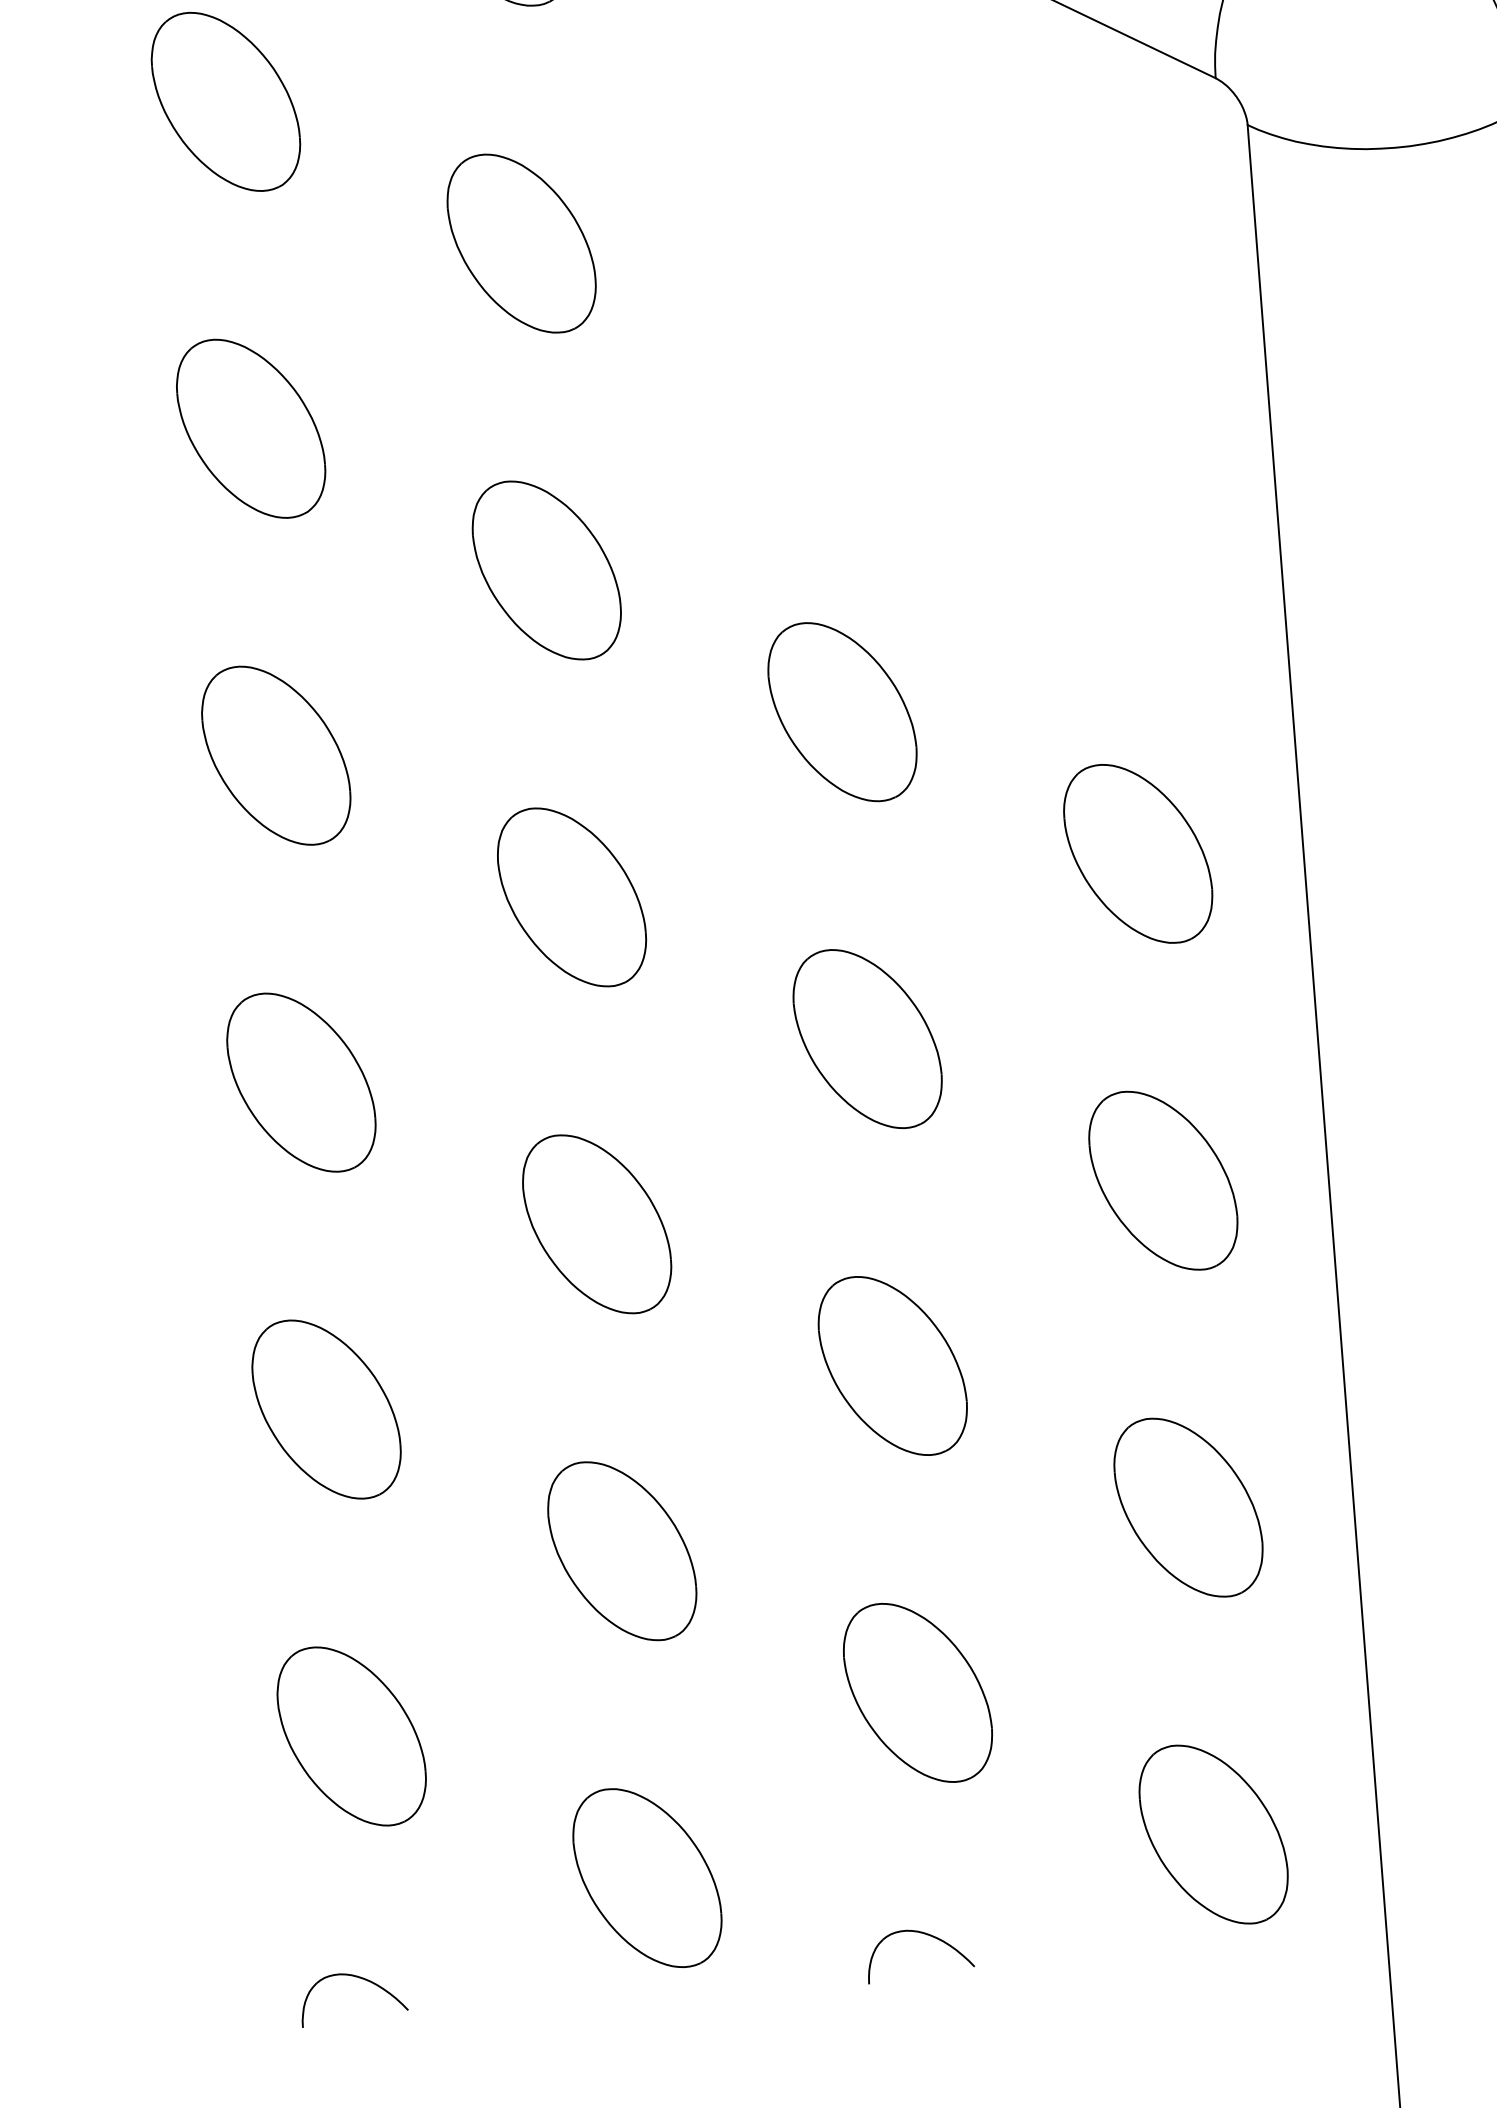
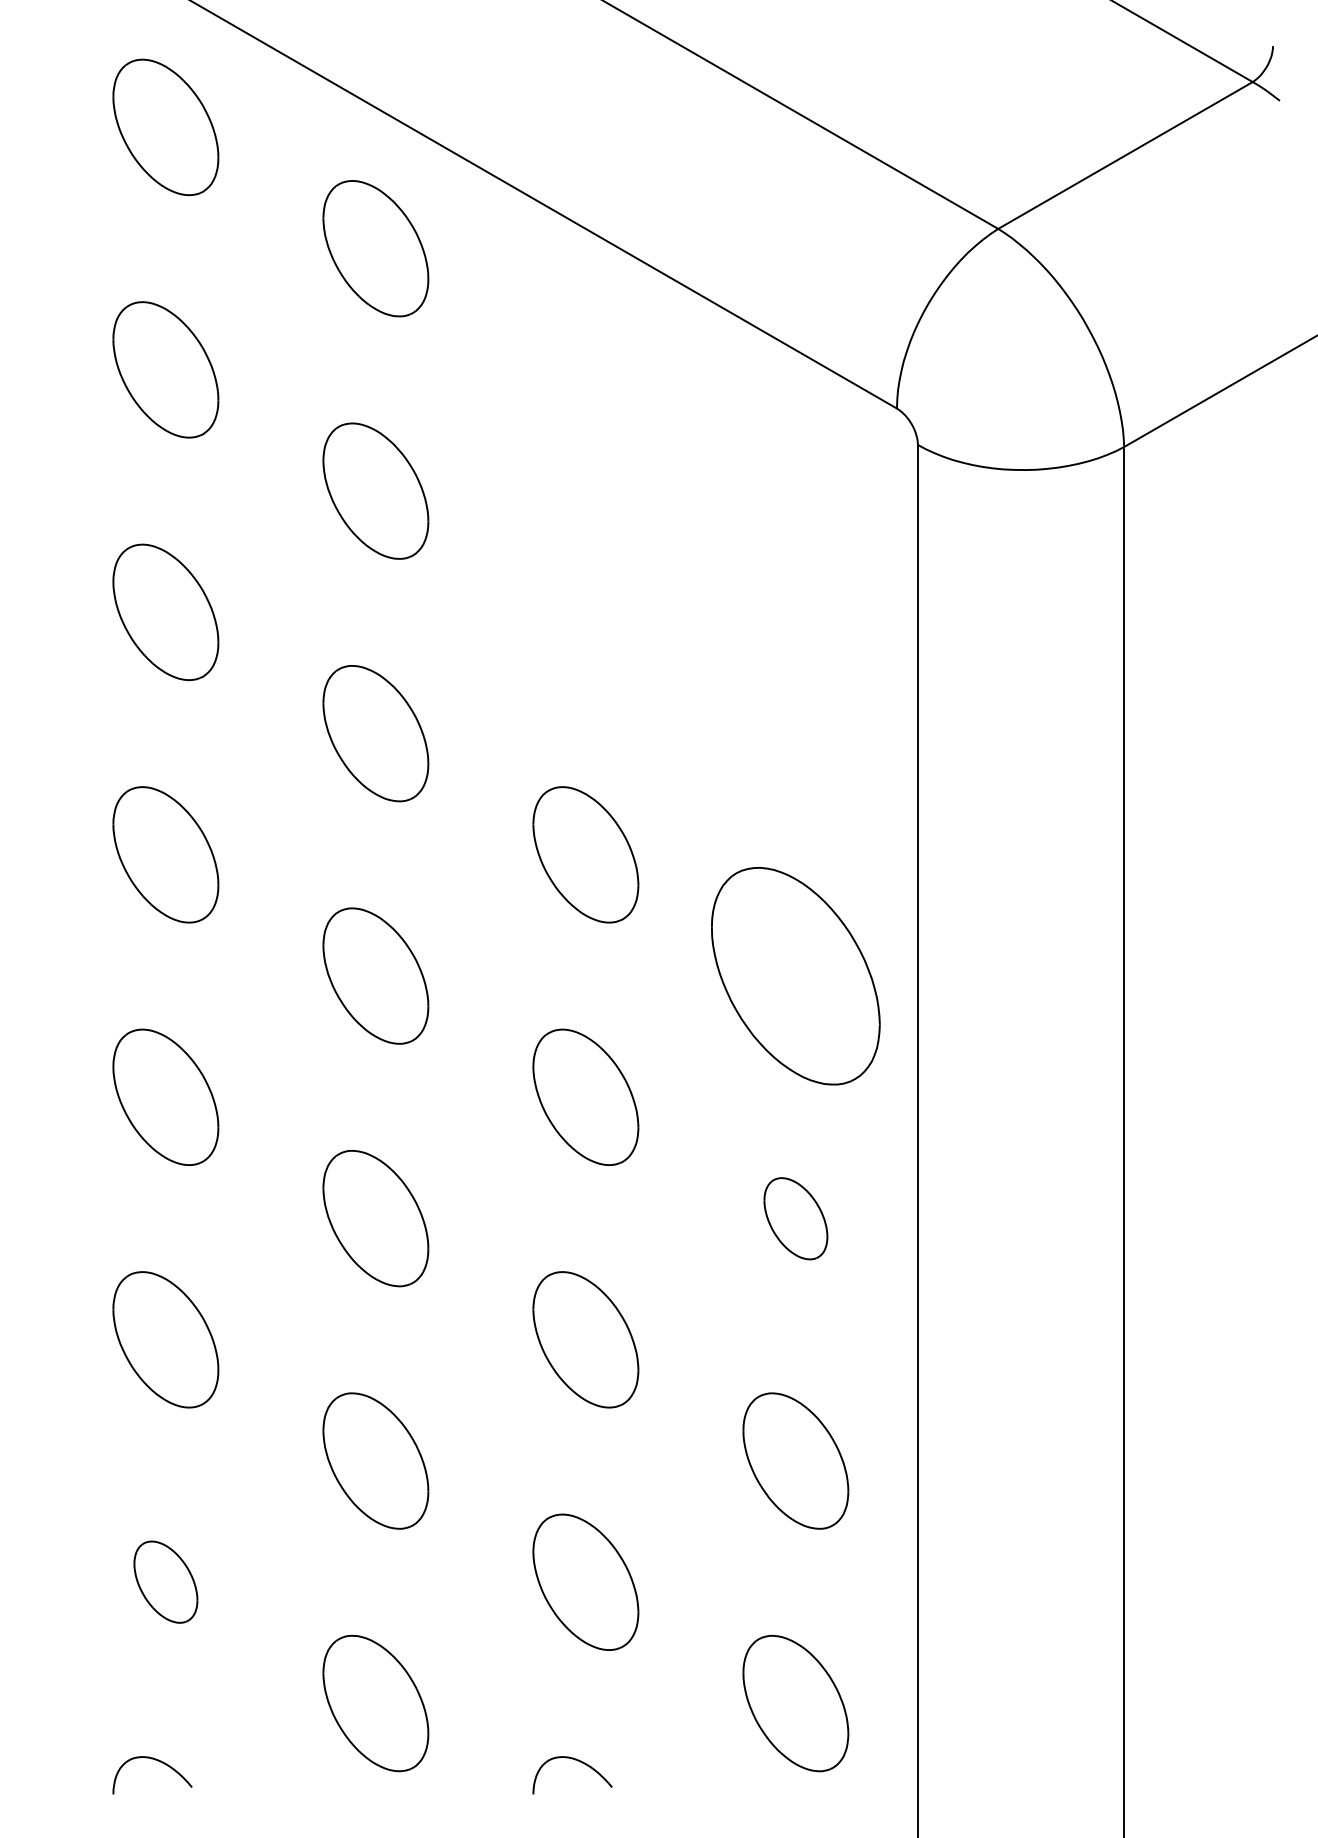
part: (1137, 853) -> (795, 975), size x1.6
part: (1162, 1180) -> (795, 1218), size x0.6
part: (351, 1735) -> (165, 1581), size x0.6

